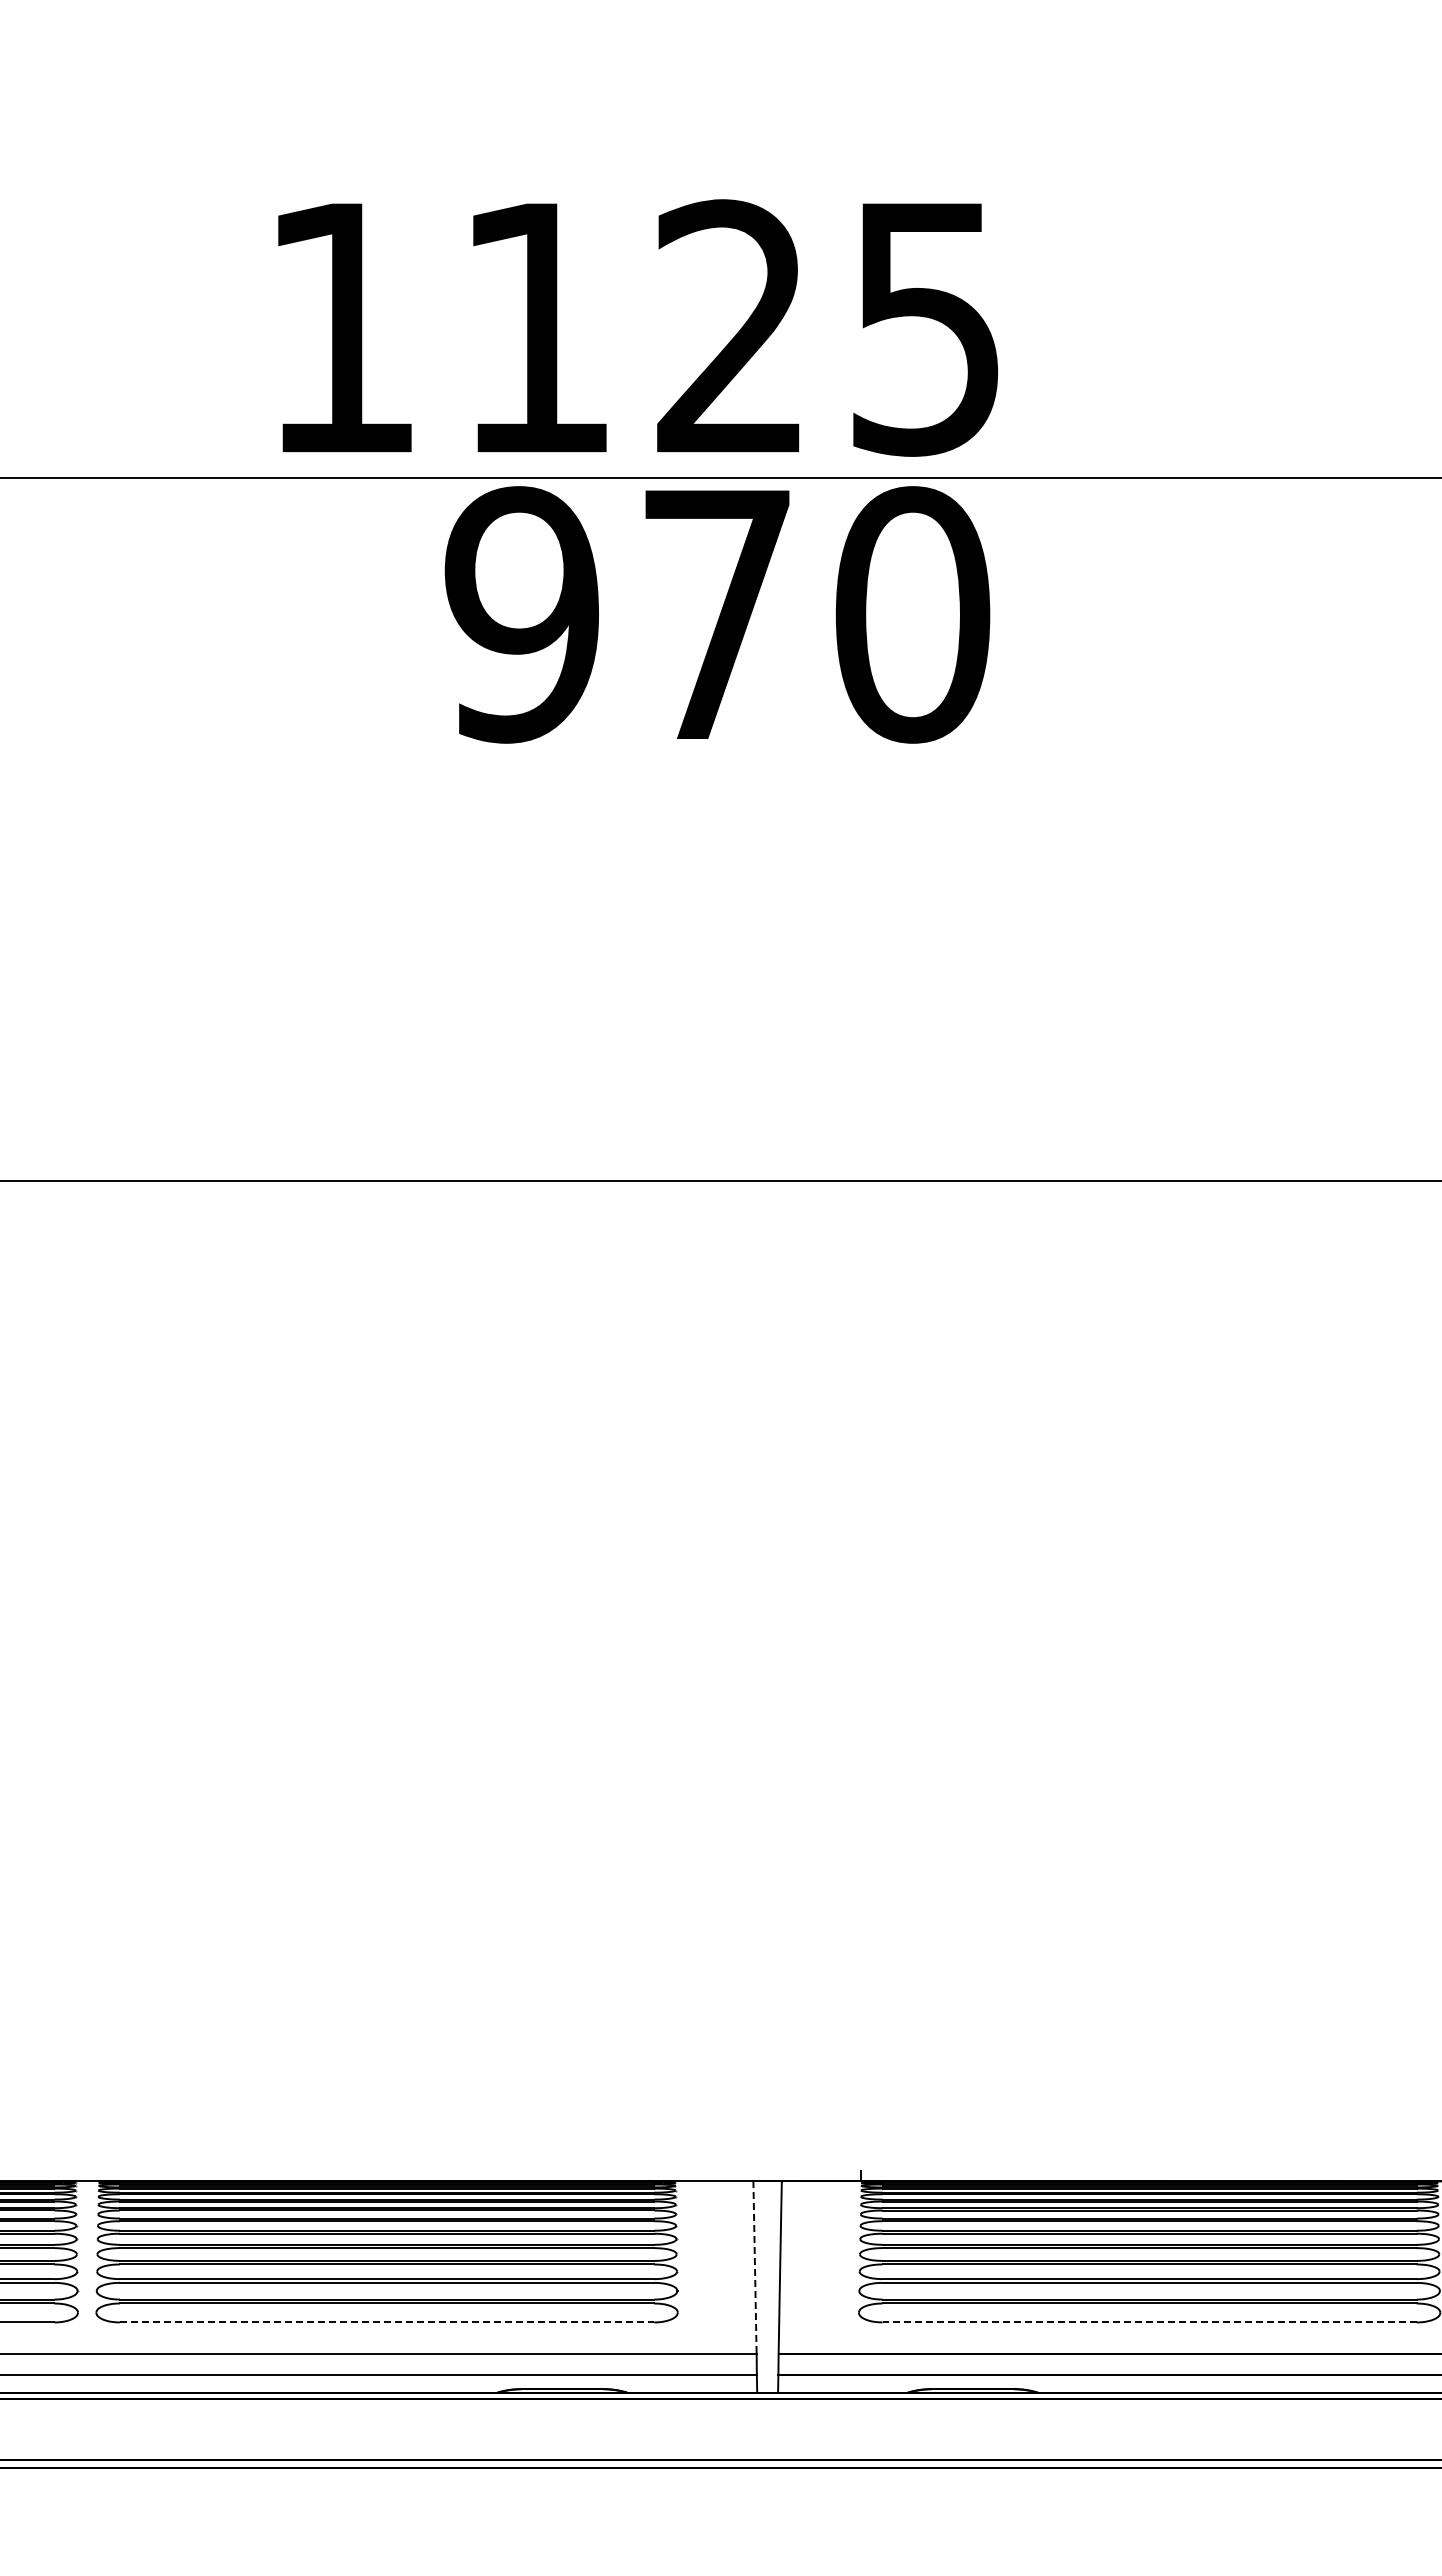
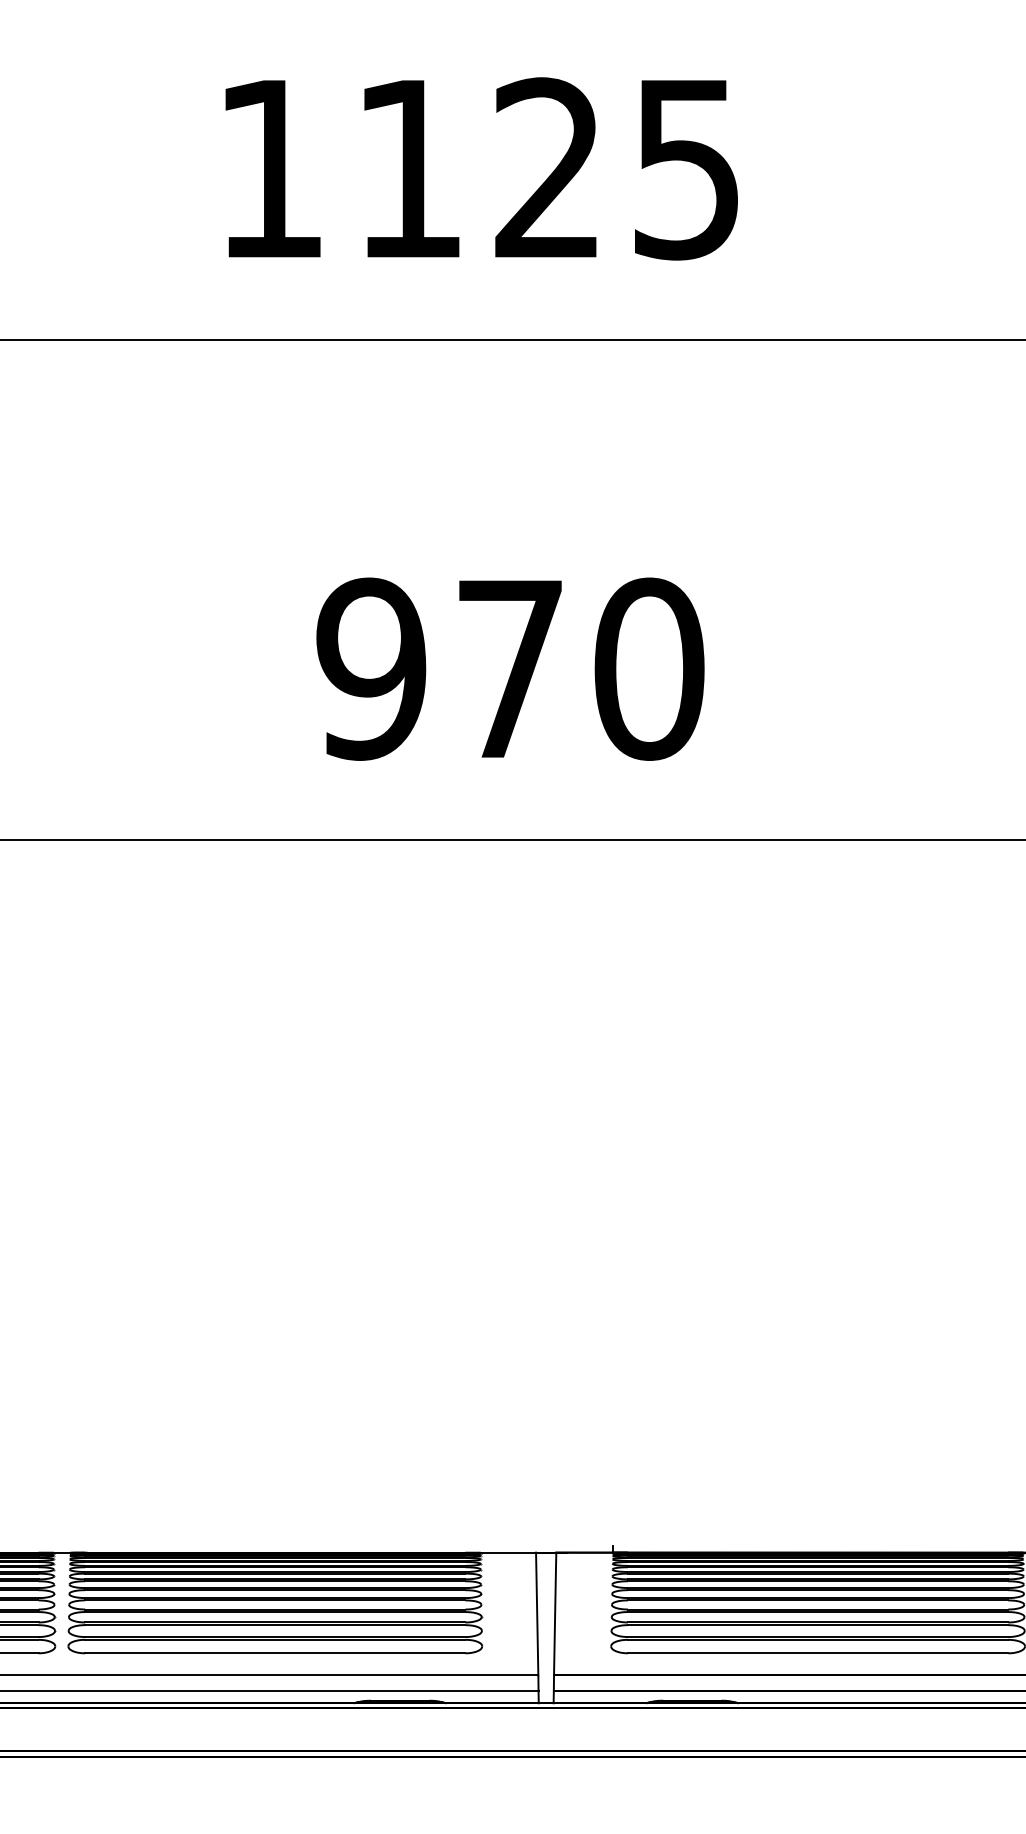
text: (638, 327) -> (482, 168), moved
text: (717, 614) -> (510, 668), moved
line: (755, 2267) -> (537, 1614), dashed -> solid
line: (387, 2322) -> (275, 1653), dashed -> solid
line: (1149, 2322) -> (818, 1653), dashed -> solid

